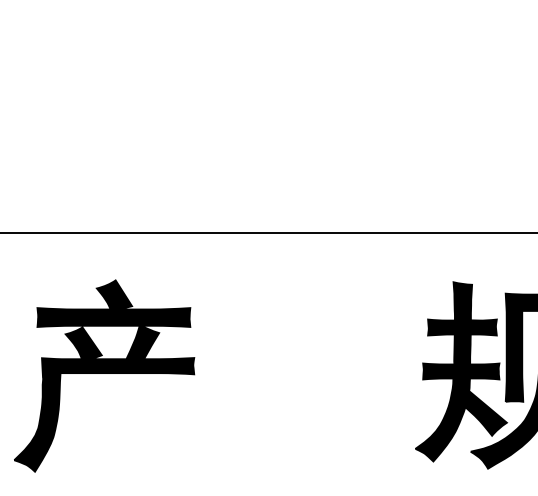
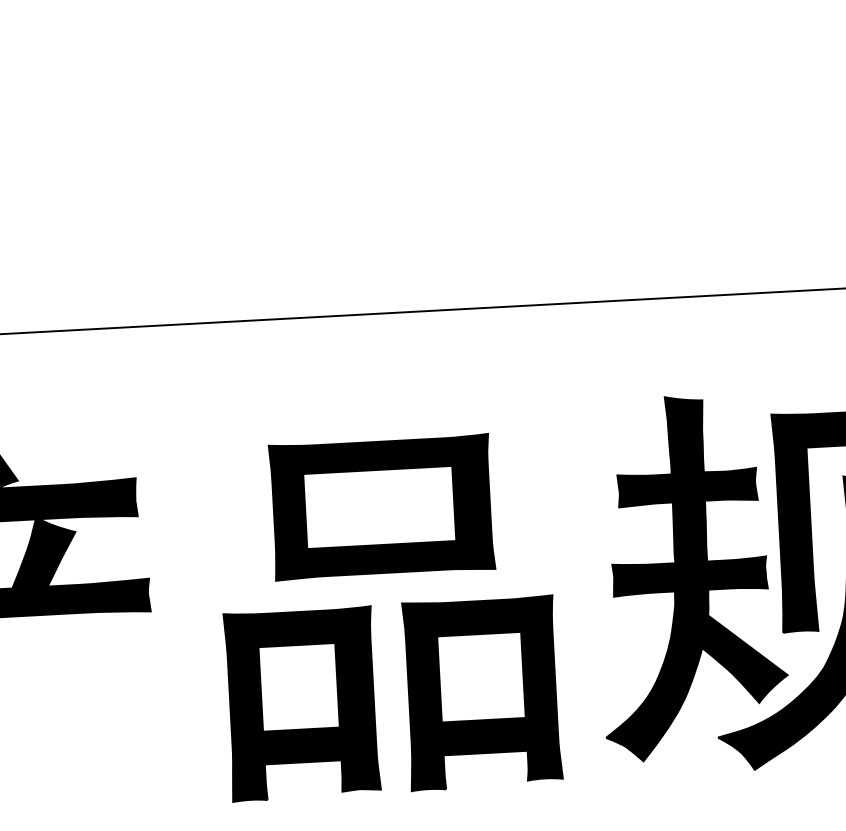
part: (303, 382) -> (372, 616), added

